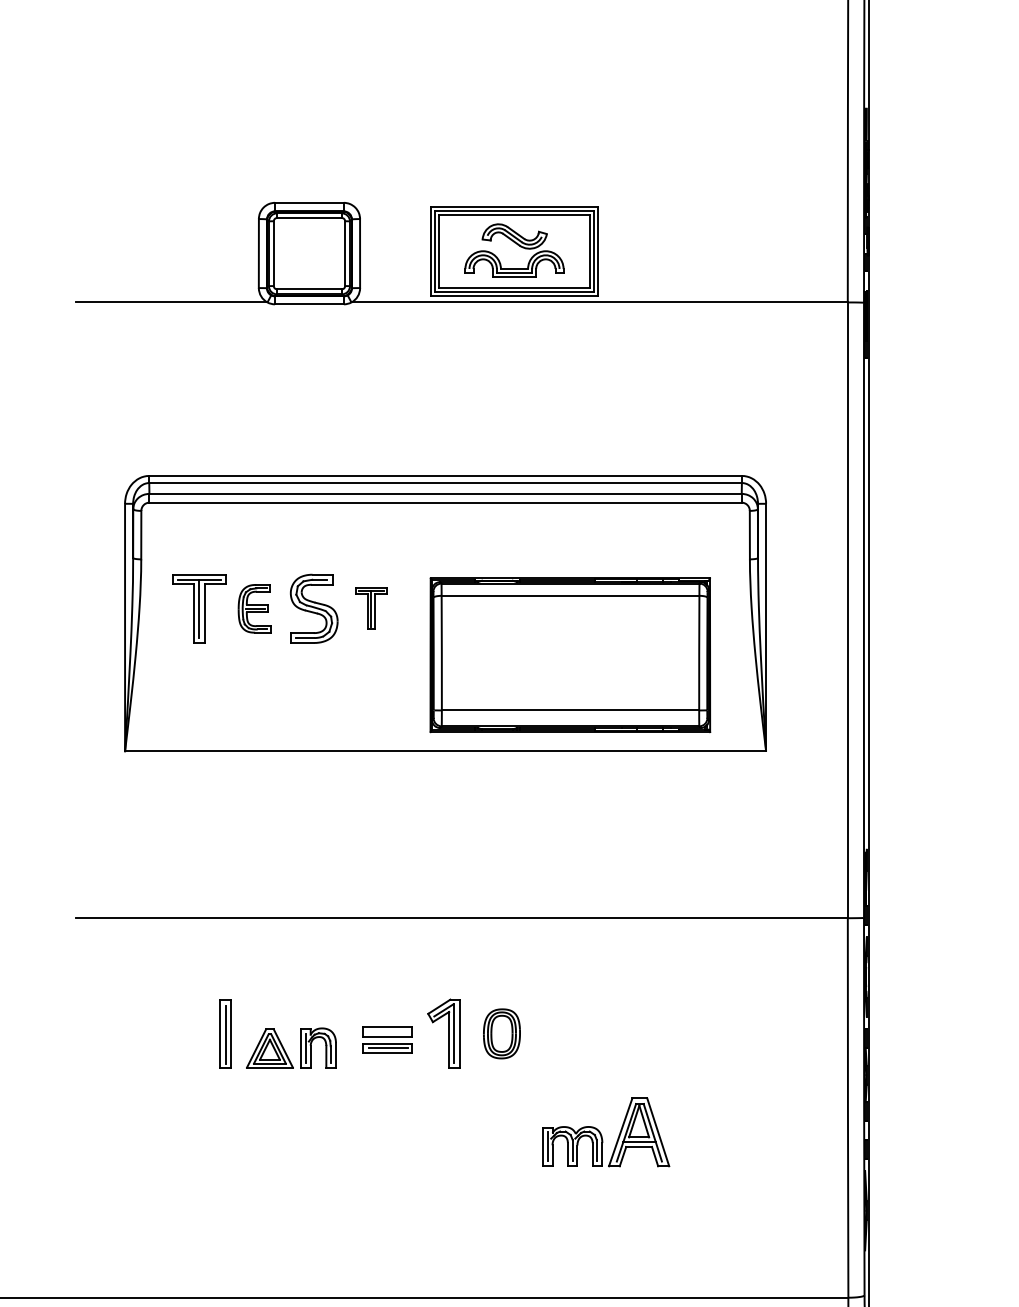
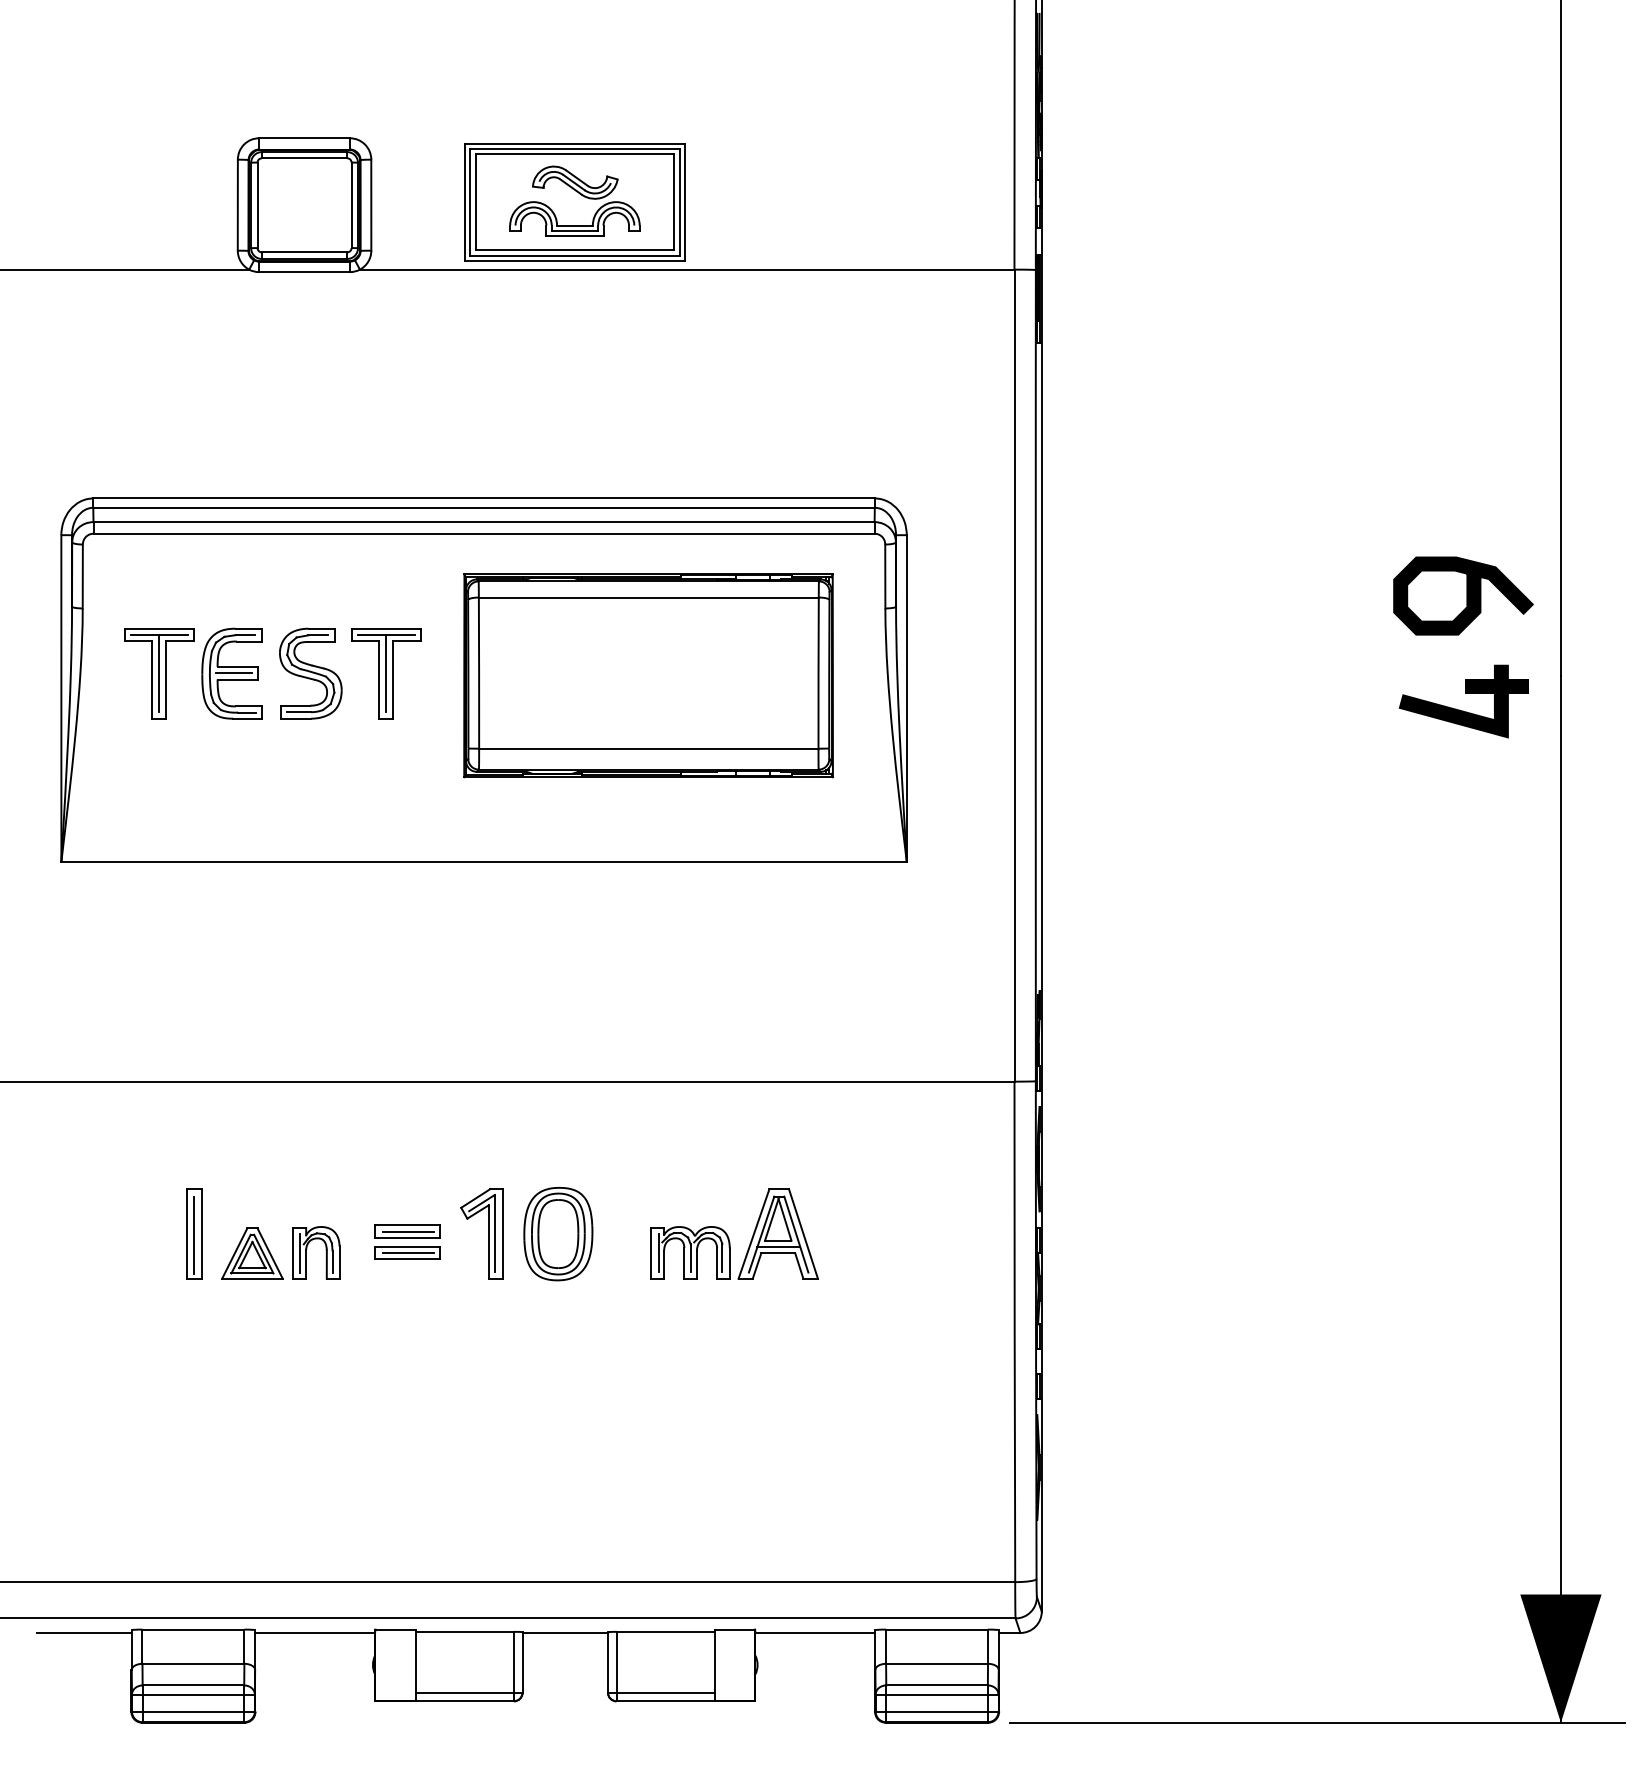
part: (254, 608) -> (231, 673), size x1.43
part: (371, 608) -> (386, 673), size x1.67
part: (570, 654) -> (648, 675), moved
line: (388, 1031) -> (408, 1231), added
part: (502, 1034) -> (558, 1234), size x1.43
part: (601, 1133) -> (728, 1235), moved

